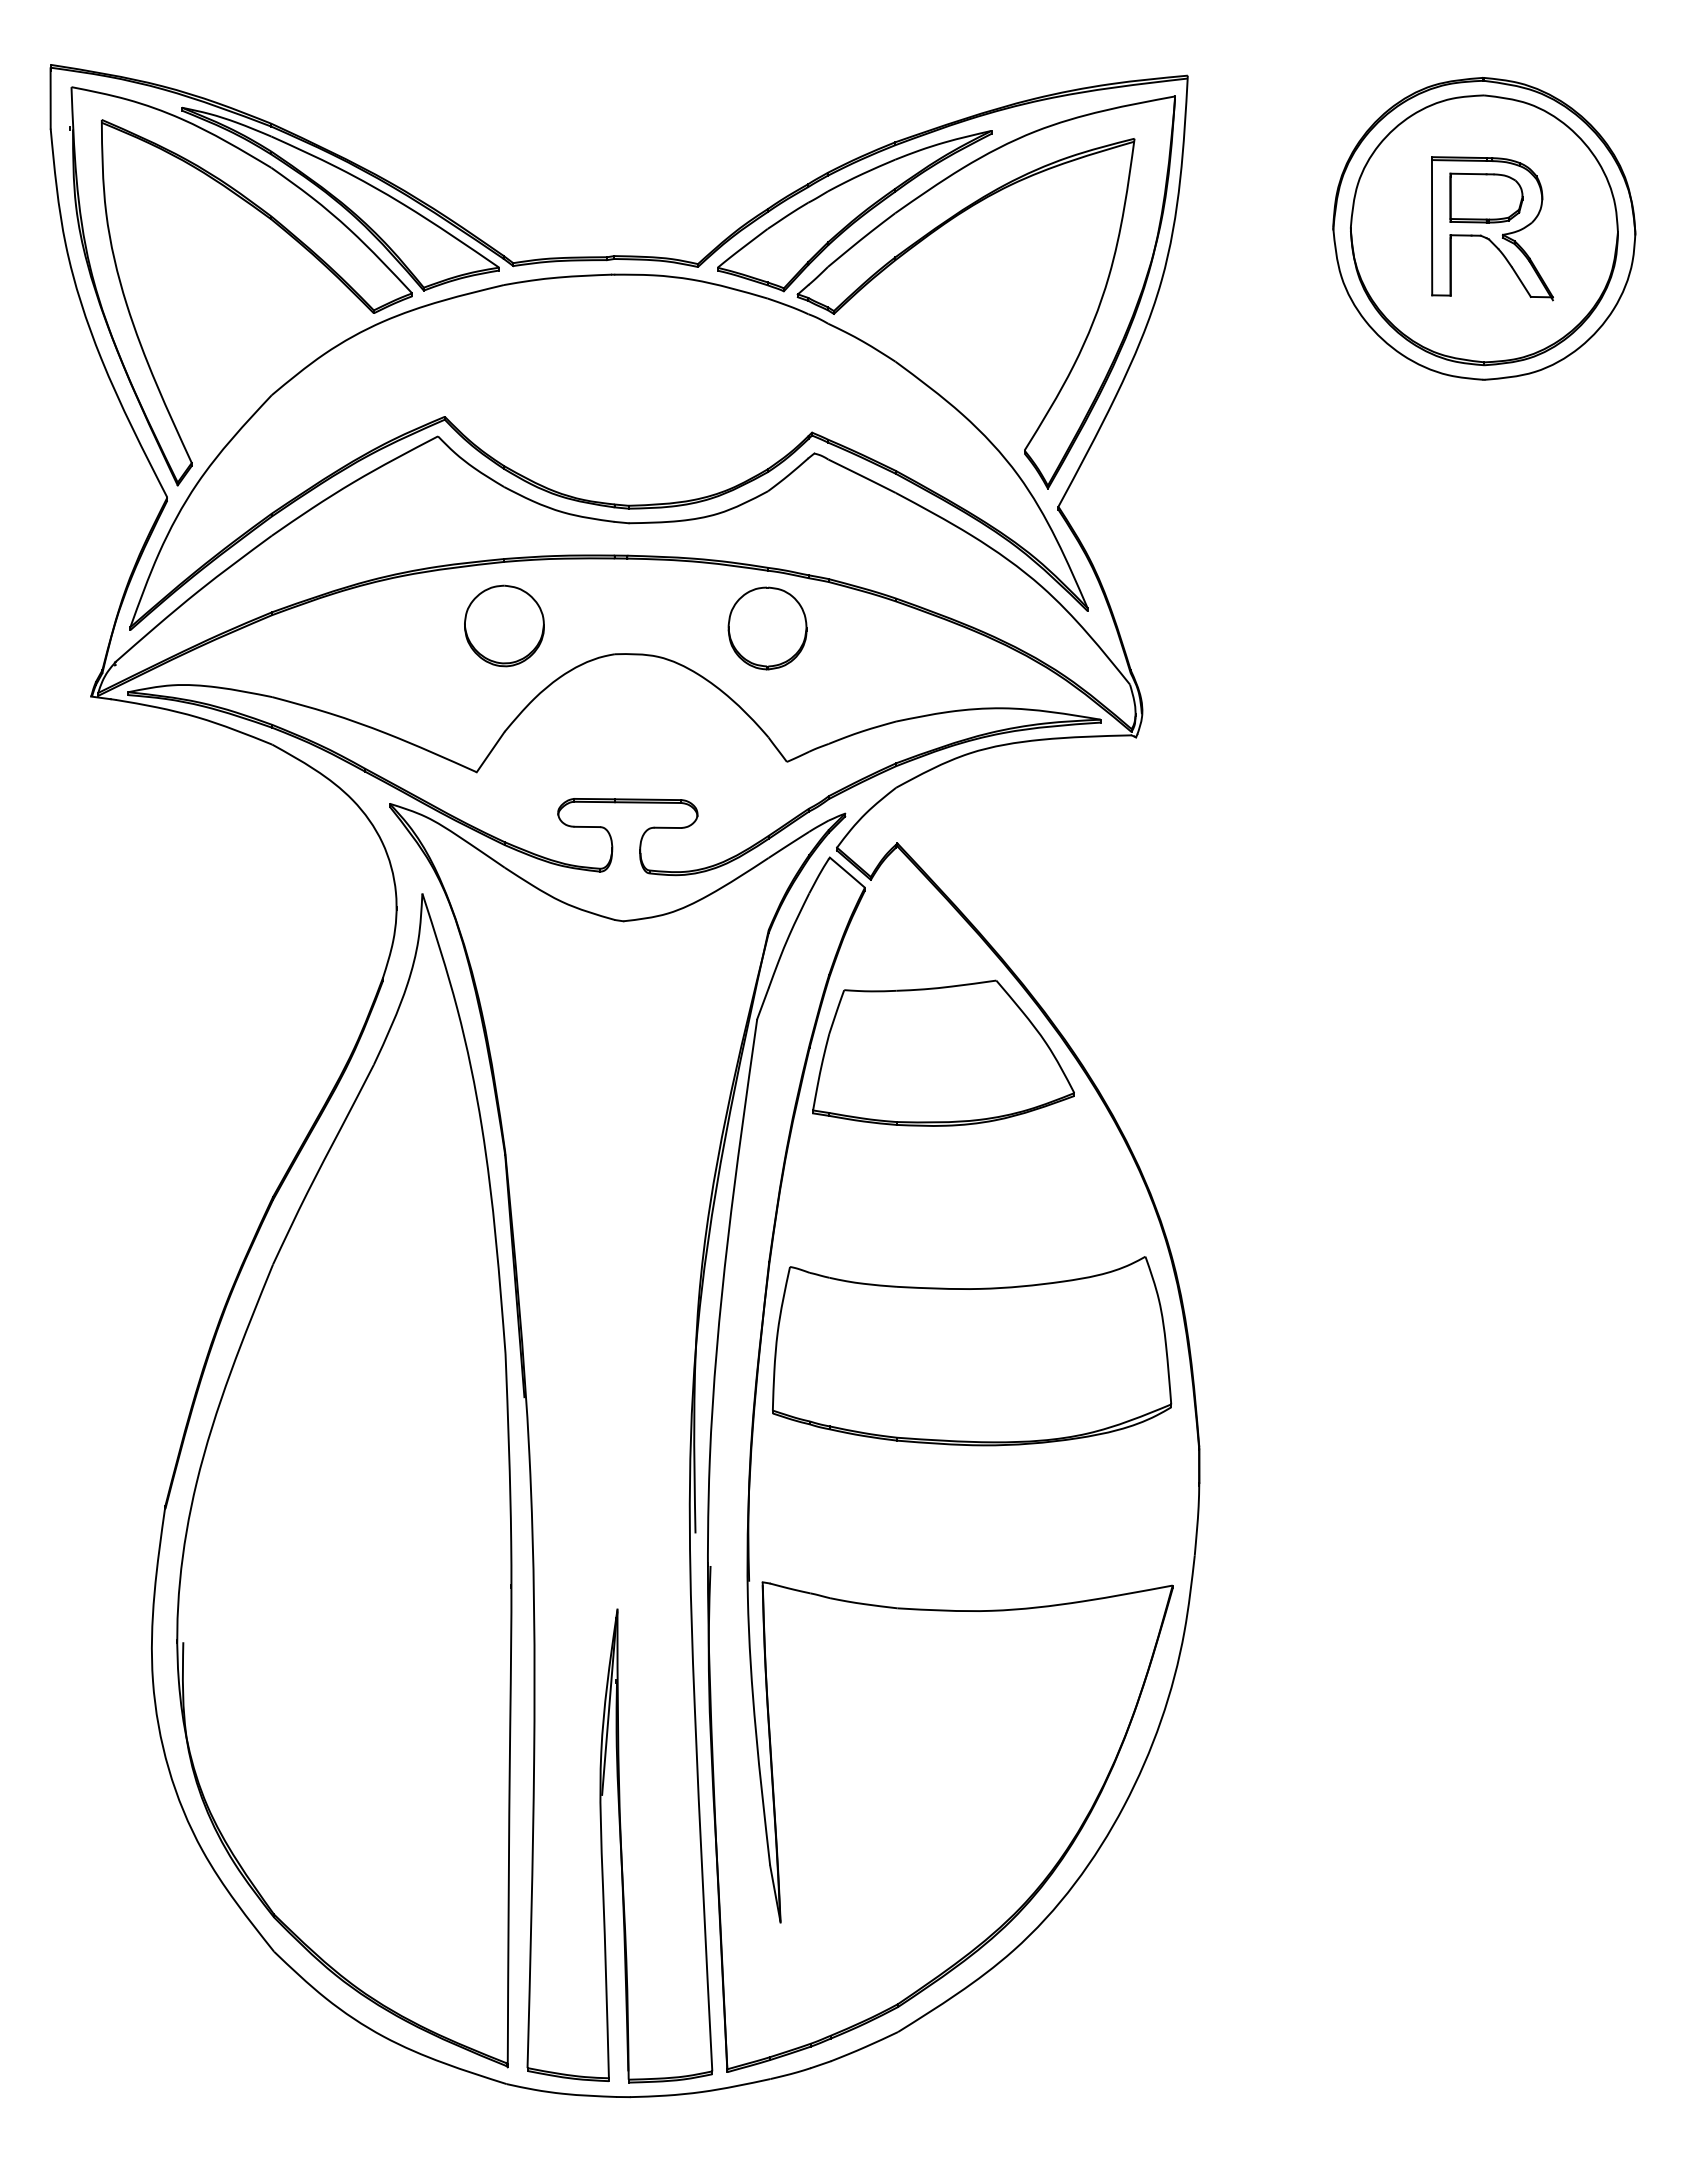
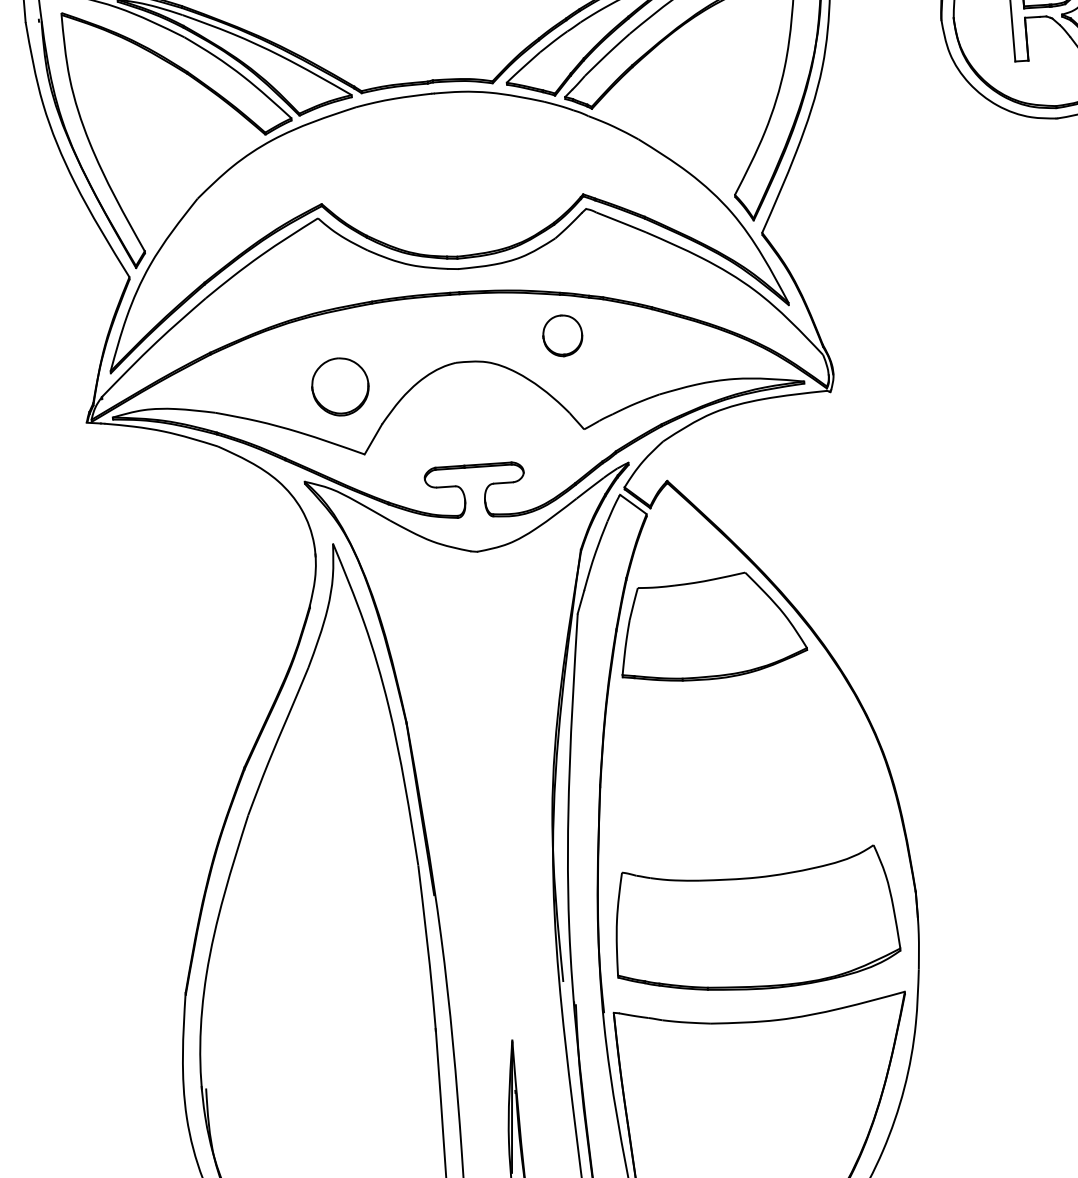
part: (504, 625) -> (340, 386), moved
part: (767, 628) -> (562, 335), size x0.7
part: (972, 1351) -> (756, 922), moved

